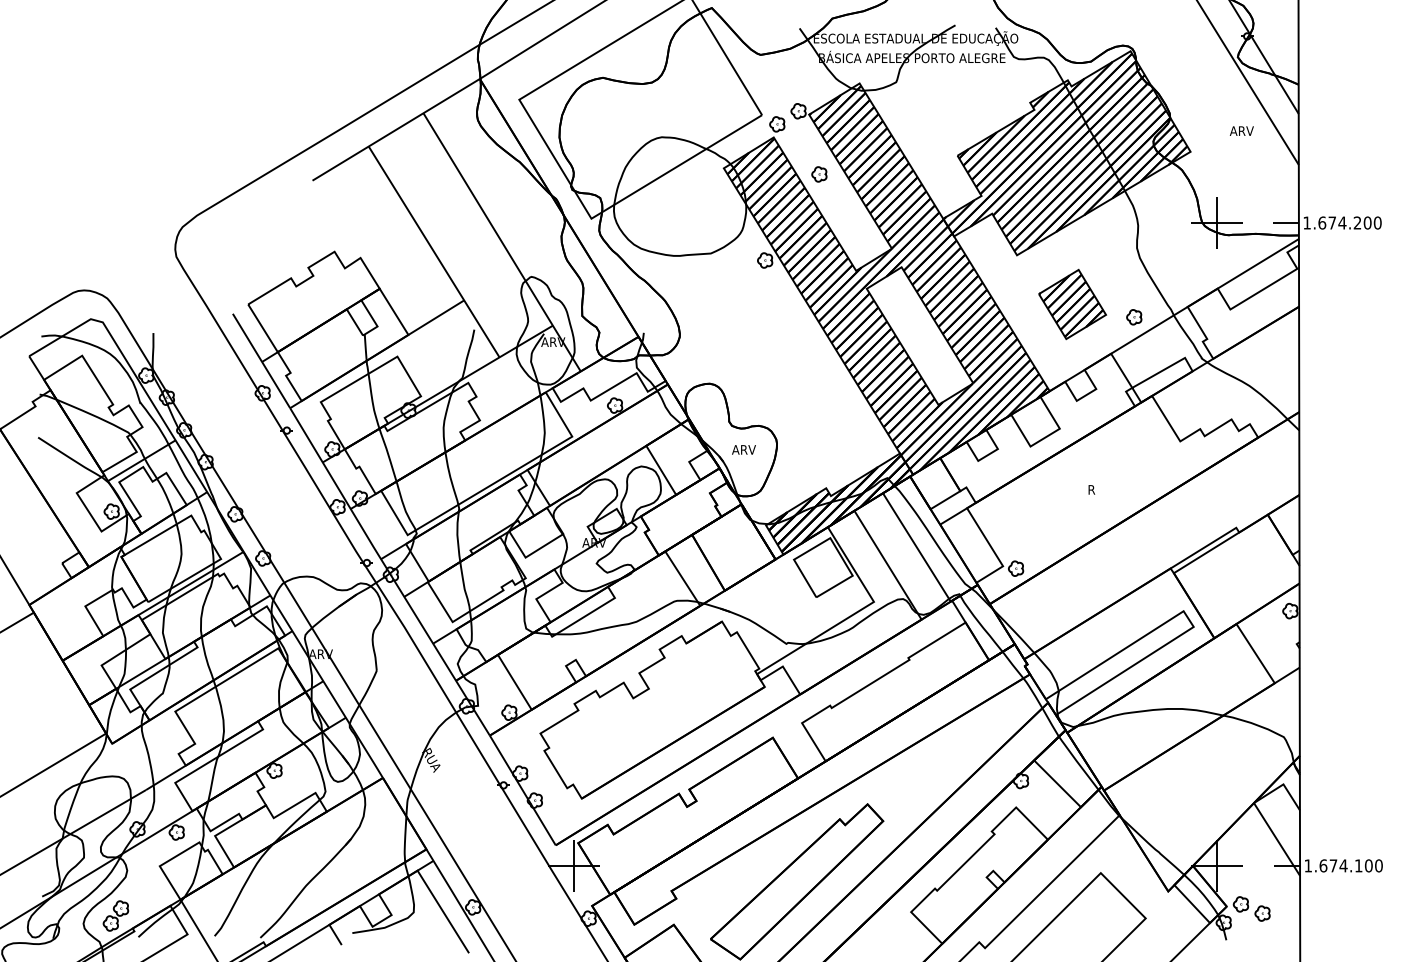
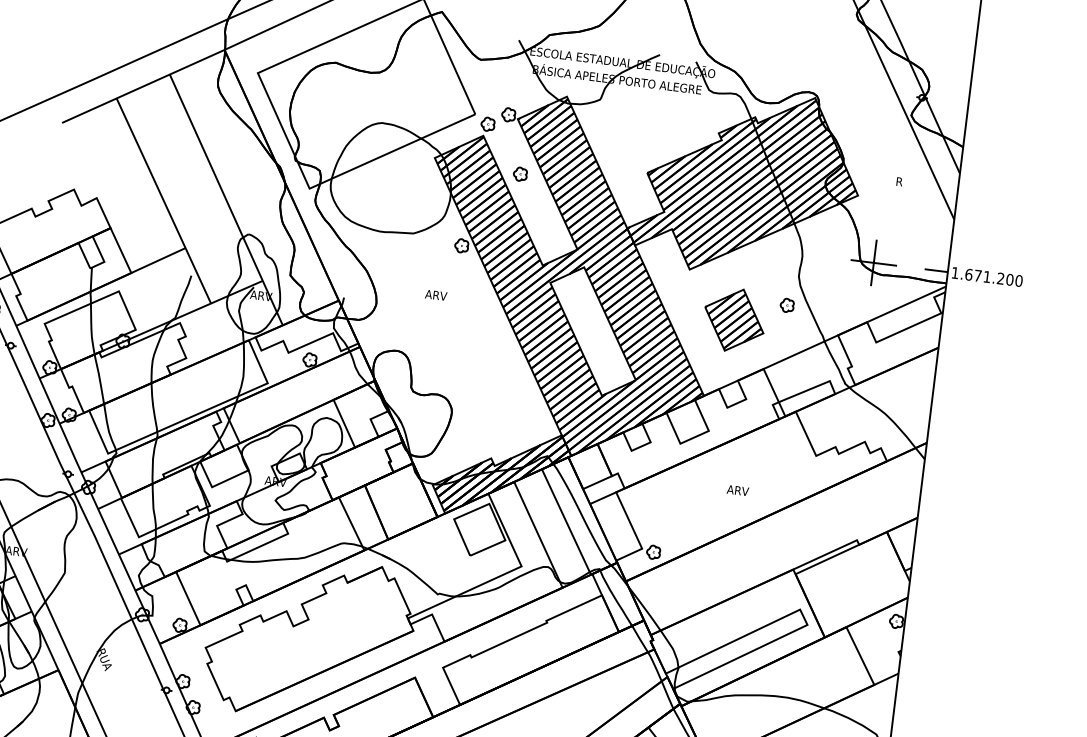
text: (1241, 130) -> (906, 182), ARV -> R
text: (1342, 222) -> (987, 276), 1.674.200 -> 1.671.200
part: (1134, 317) -> (787, 305), moved
text: (743, 449) -> (435, 294), moved
text: (1099, 489) -> (737, 490), R -> ARV

